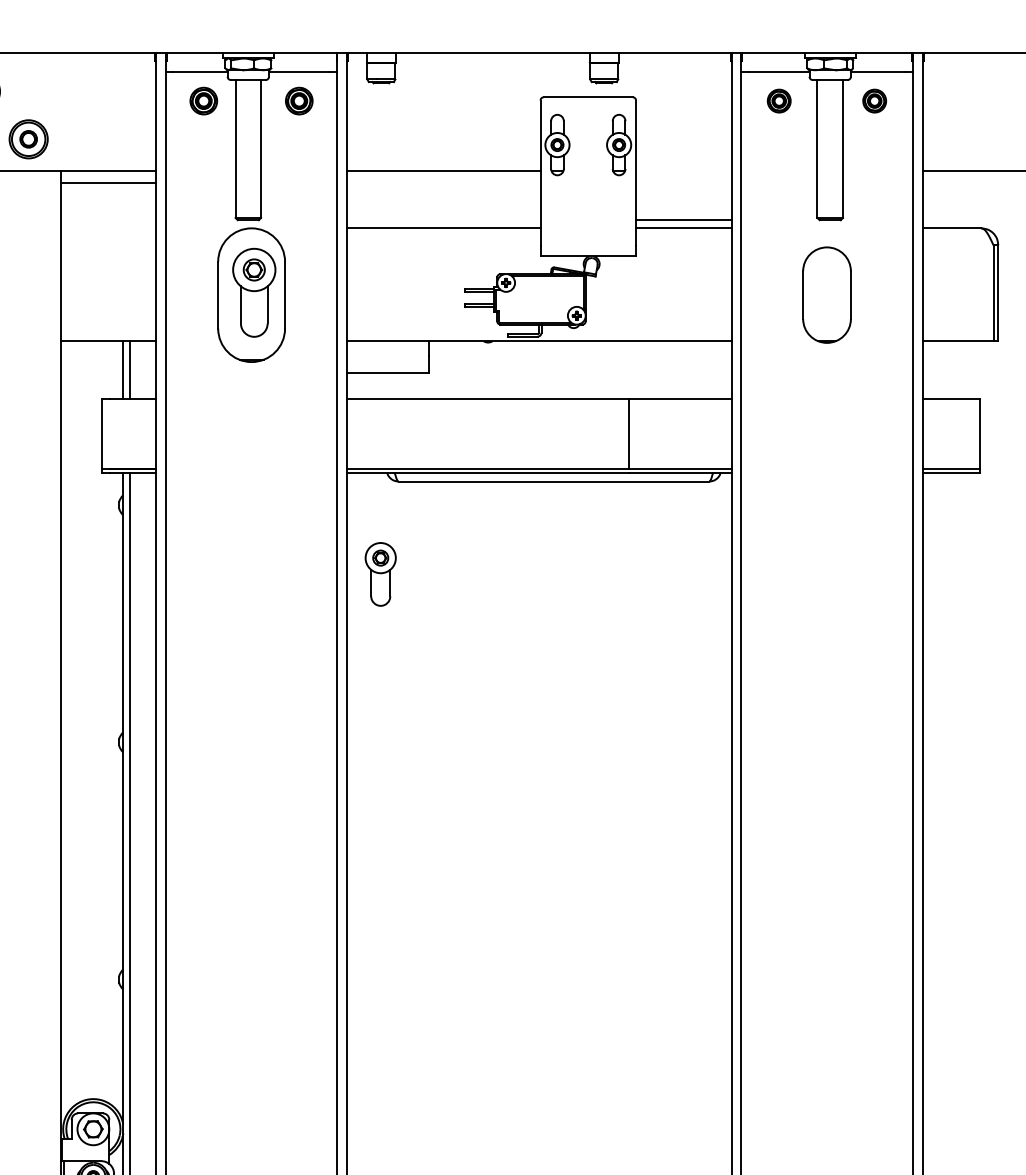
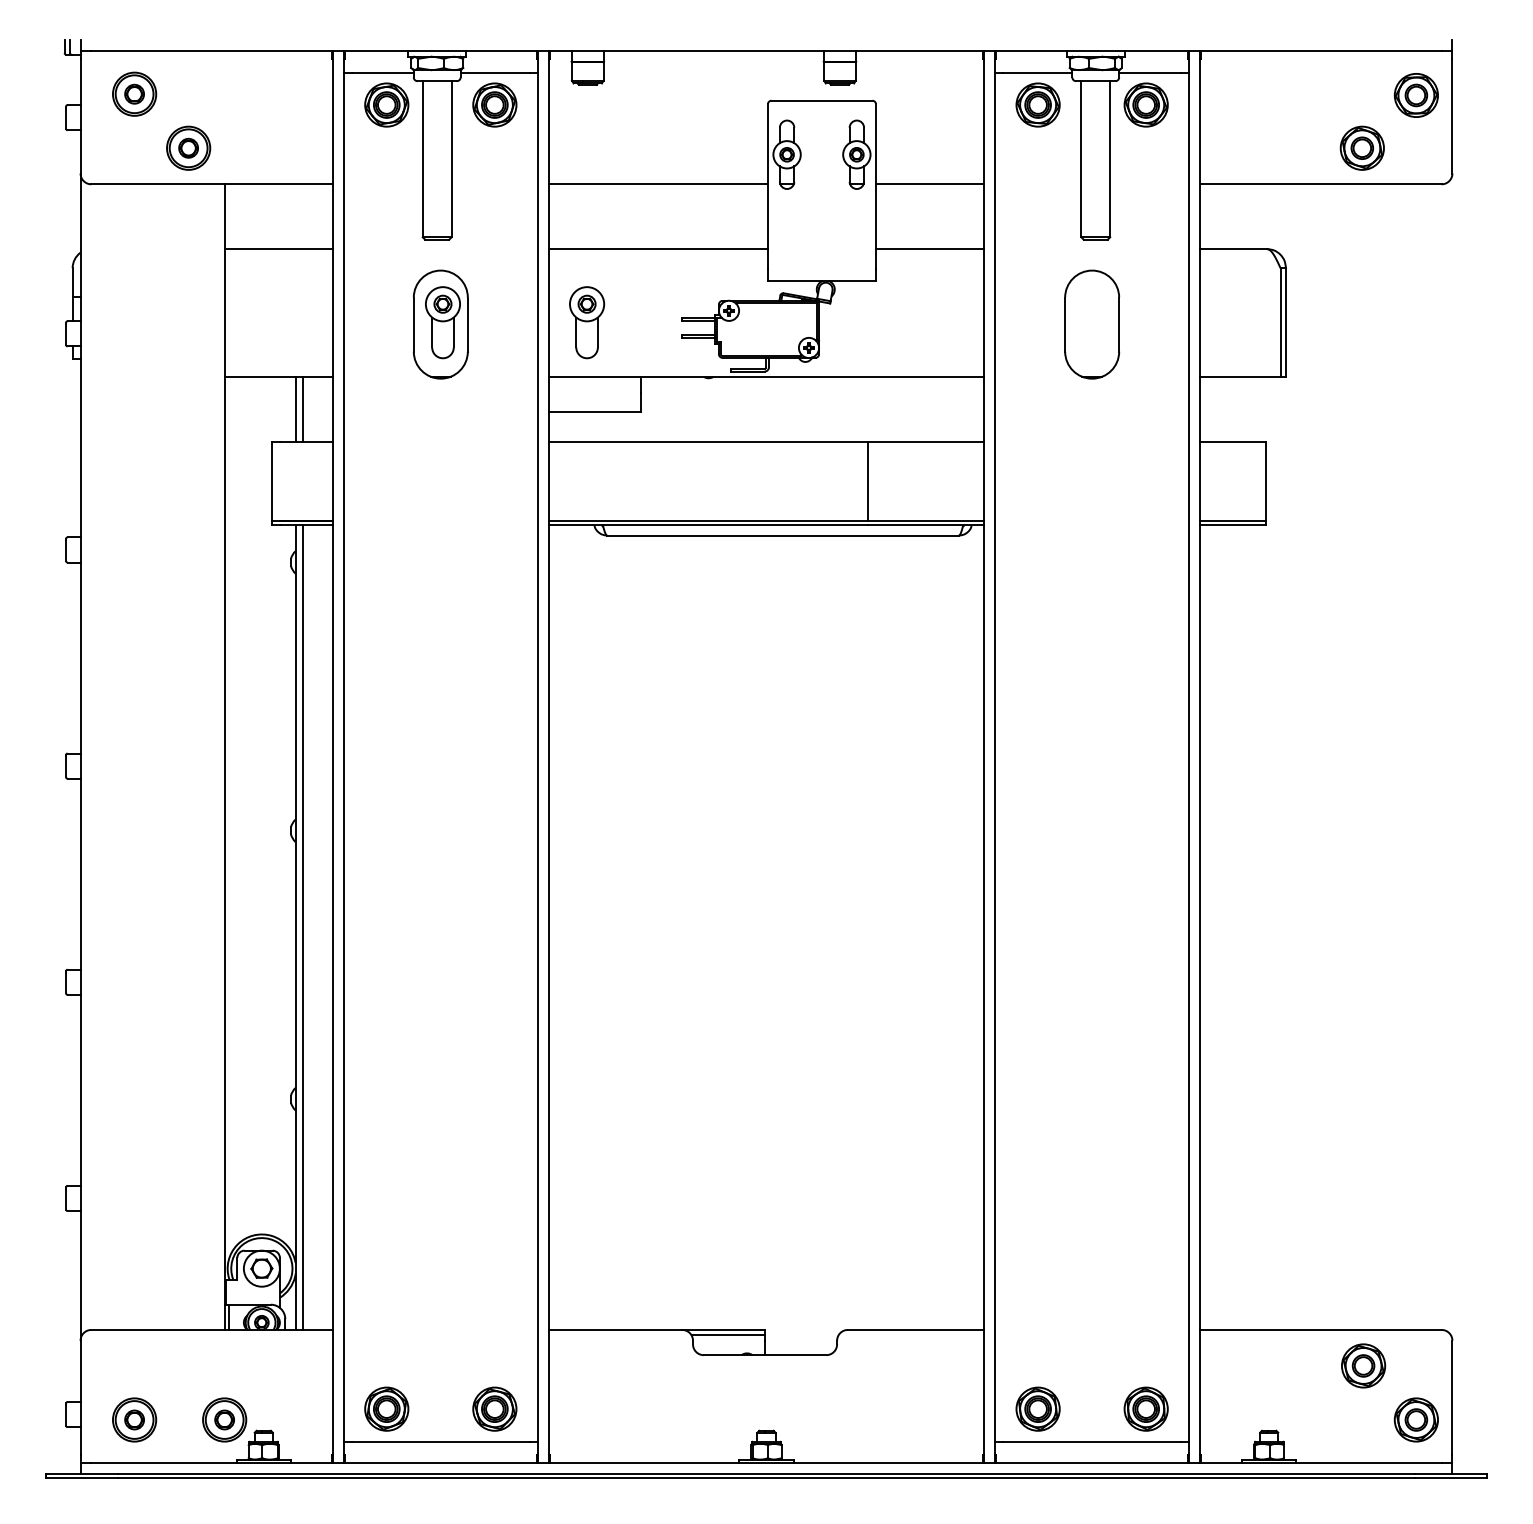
part: (203, 100) -> (386, 104), size x1.43
part: (298, 100) -> (494, 104), size x1.43
part: (778, 100) -> (1037, 104), size x1.67
part: (874, 100) -> (1145, 104), size x1.67
line: (108, 182) -> (278, 248), moved
line: (684, 219) -> (930, 184), moved
part: (251, 295) -> (440, 324), size x0.71
part: (381, 574) -> (587, 322), moved

